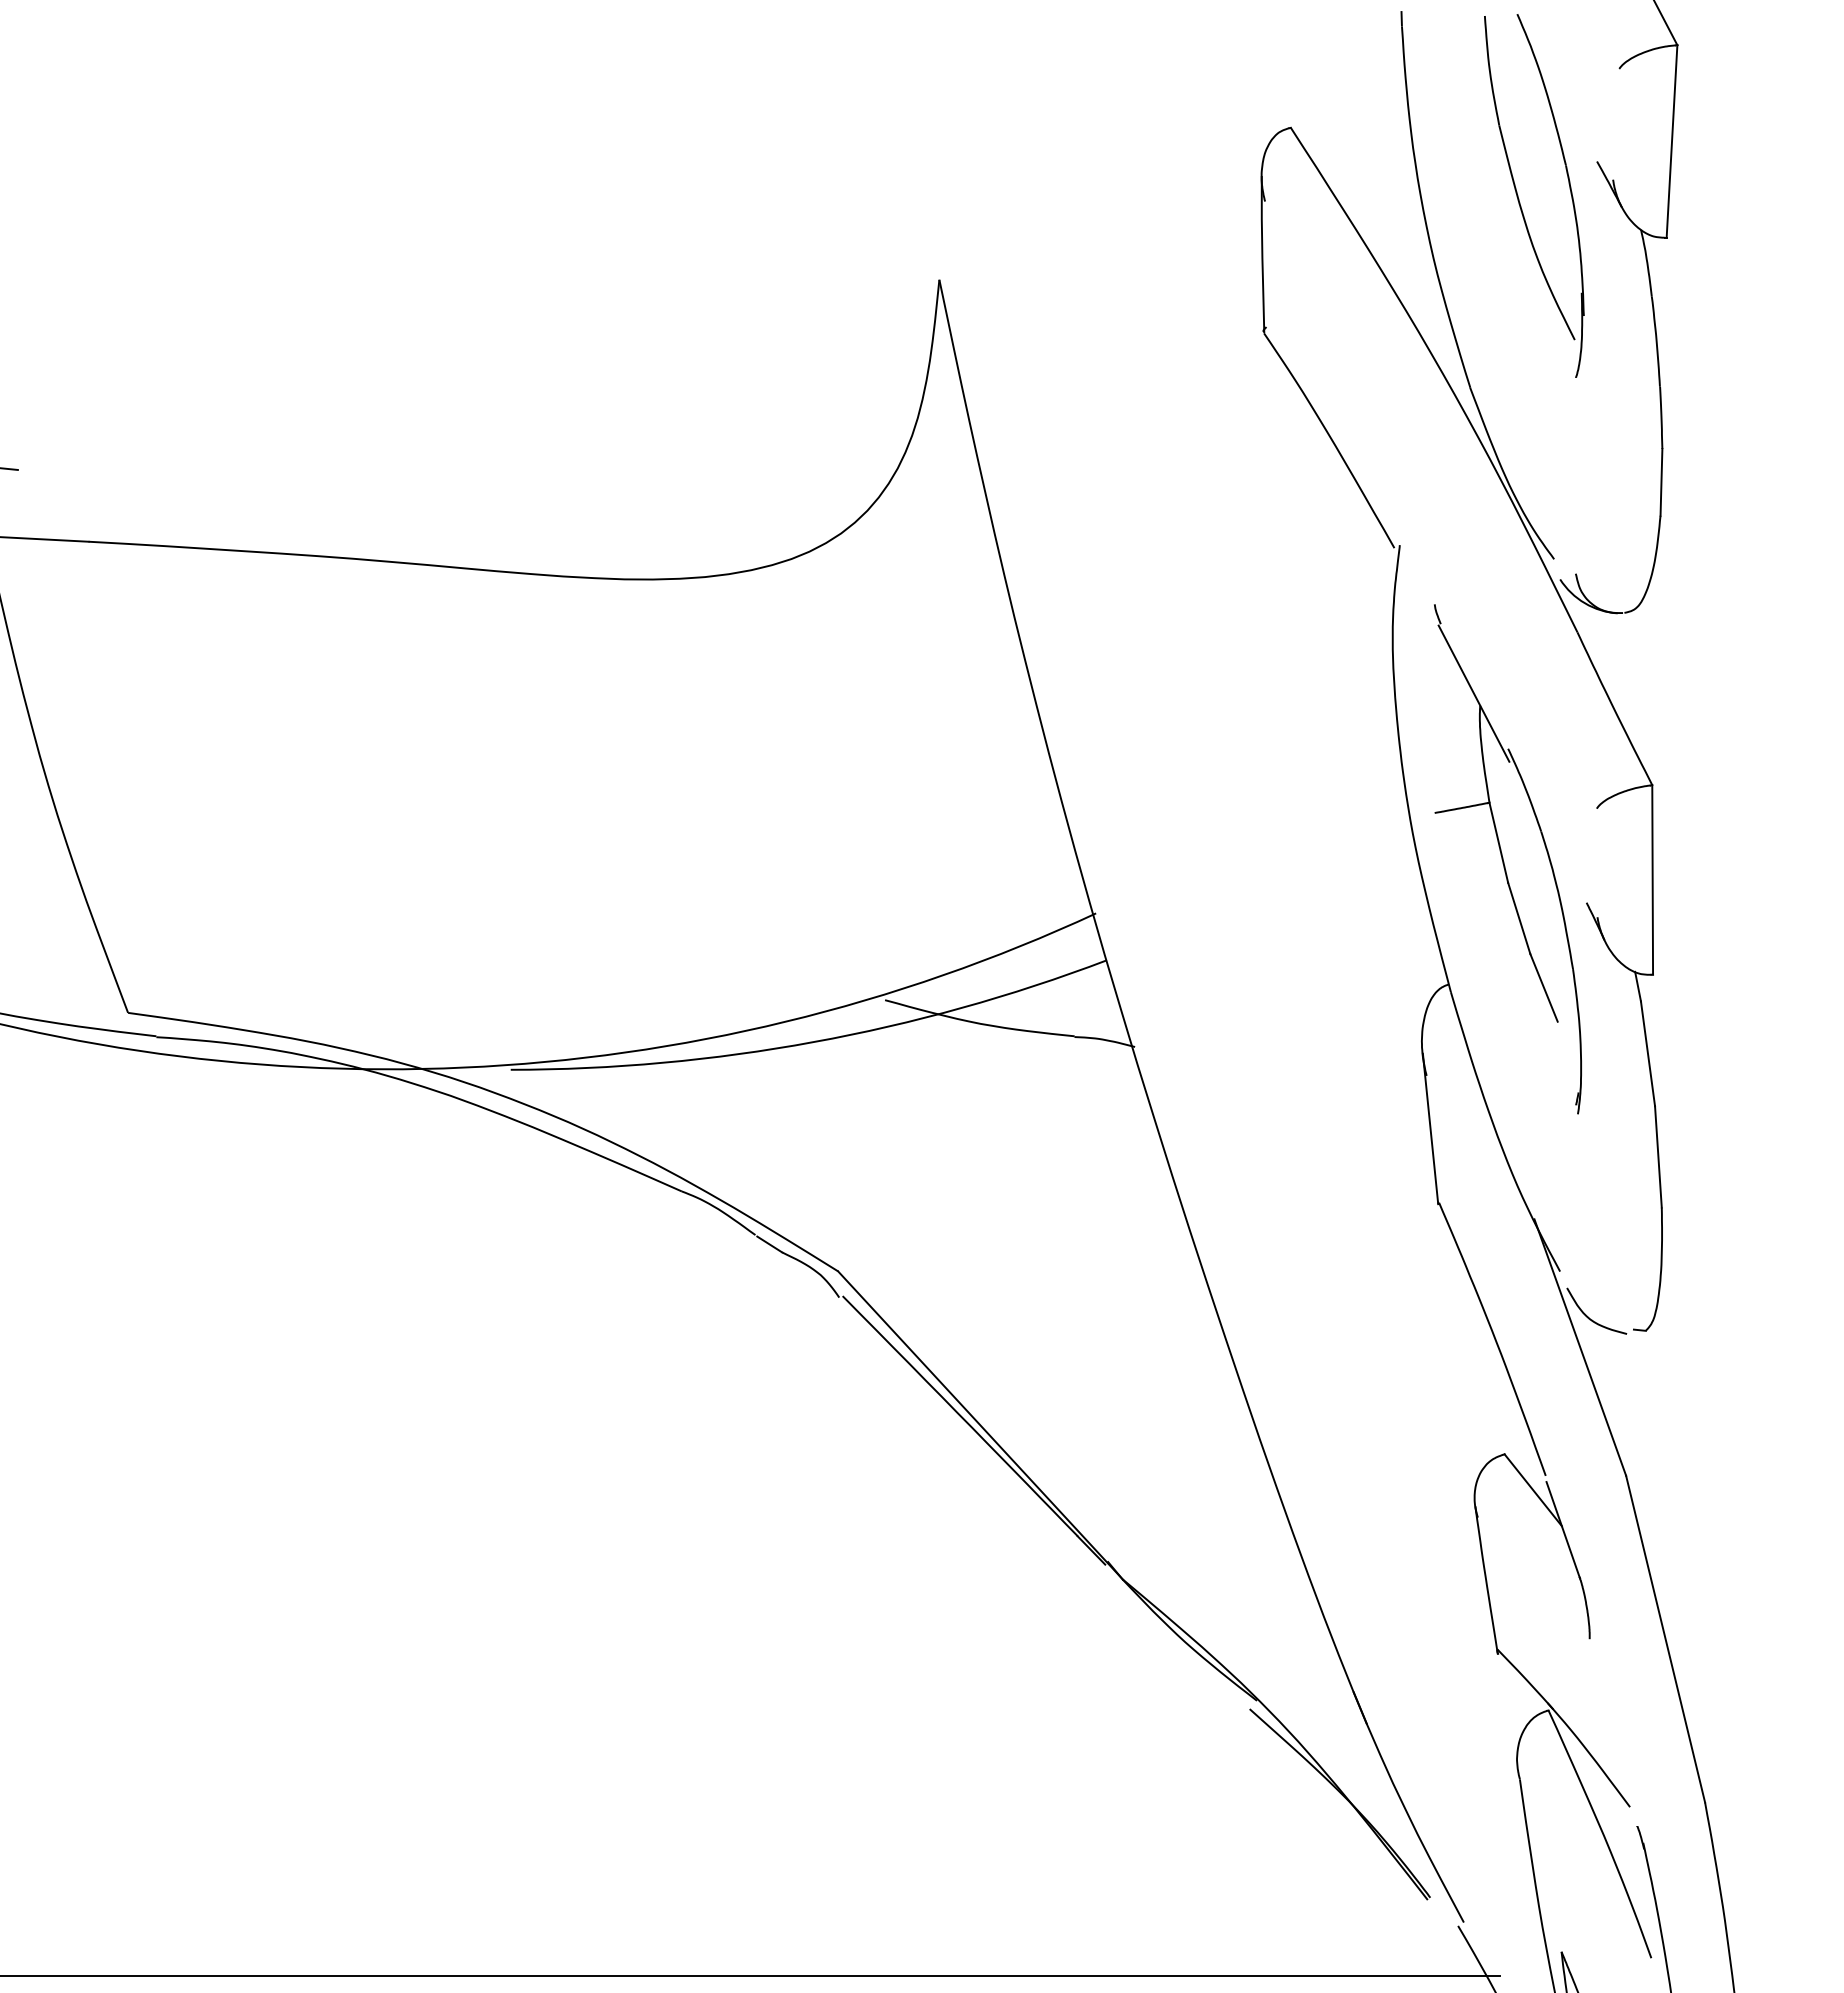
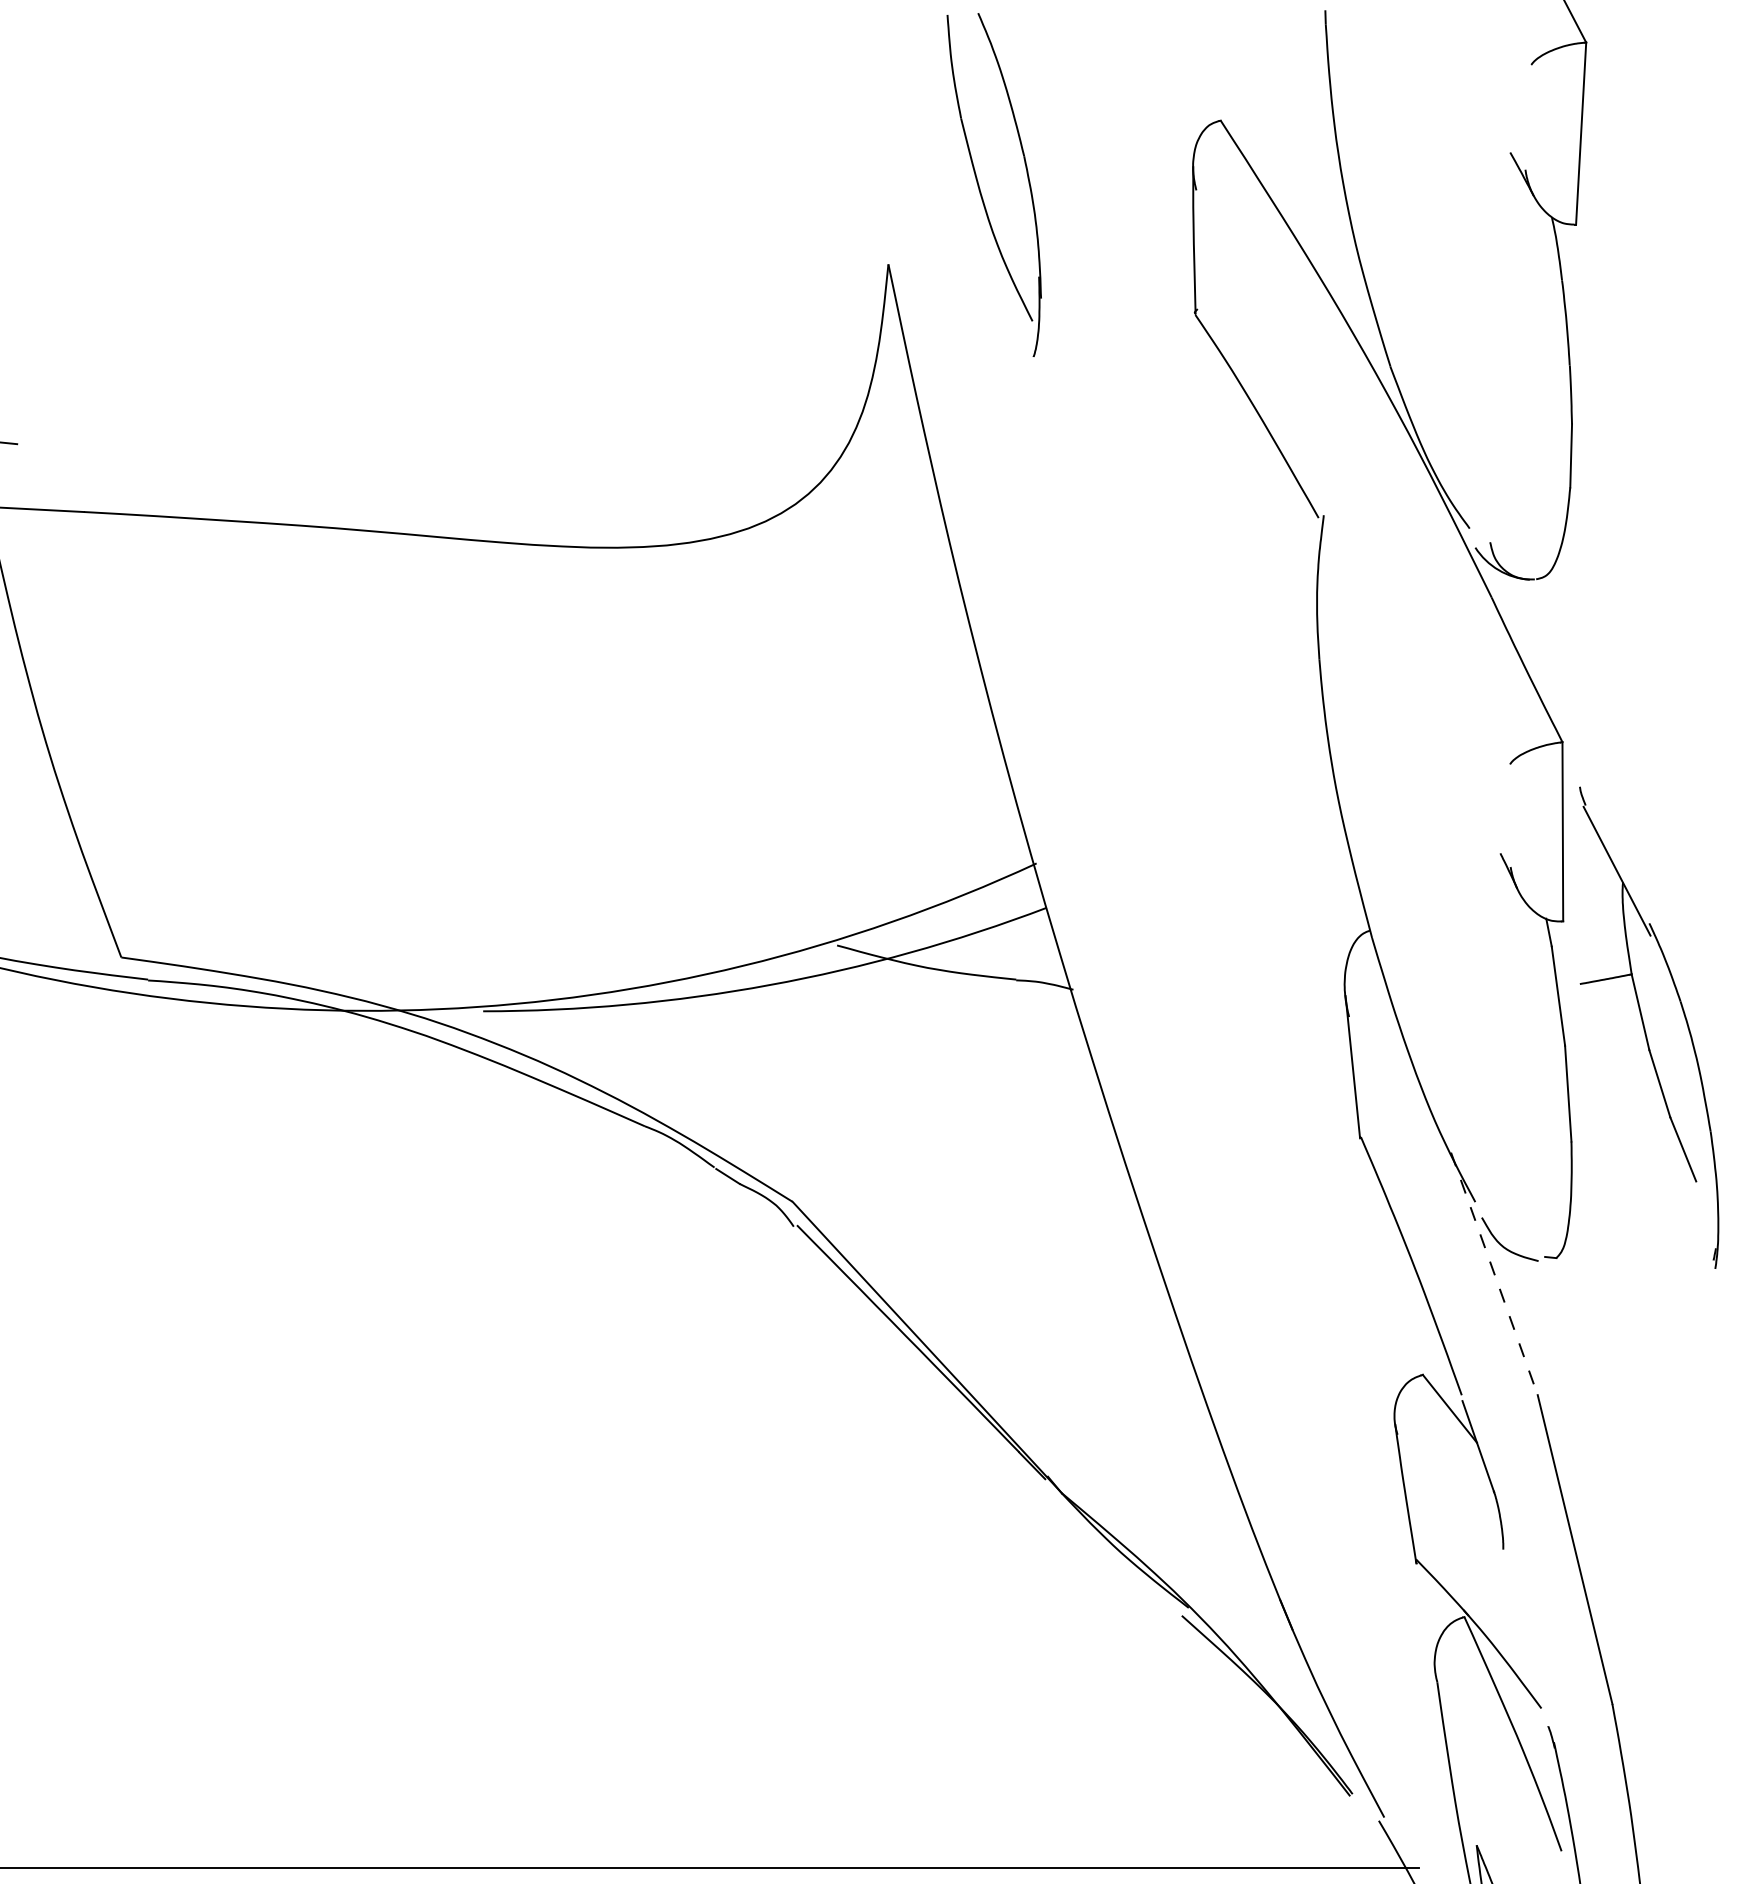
part: (1519, 198) -> (980, 187), moved
part: (1507, 859) -> (1648, 1028), moved
line: (1580, 1347) -> (1494, 1273), solid -> dashed

